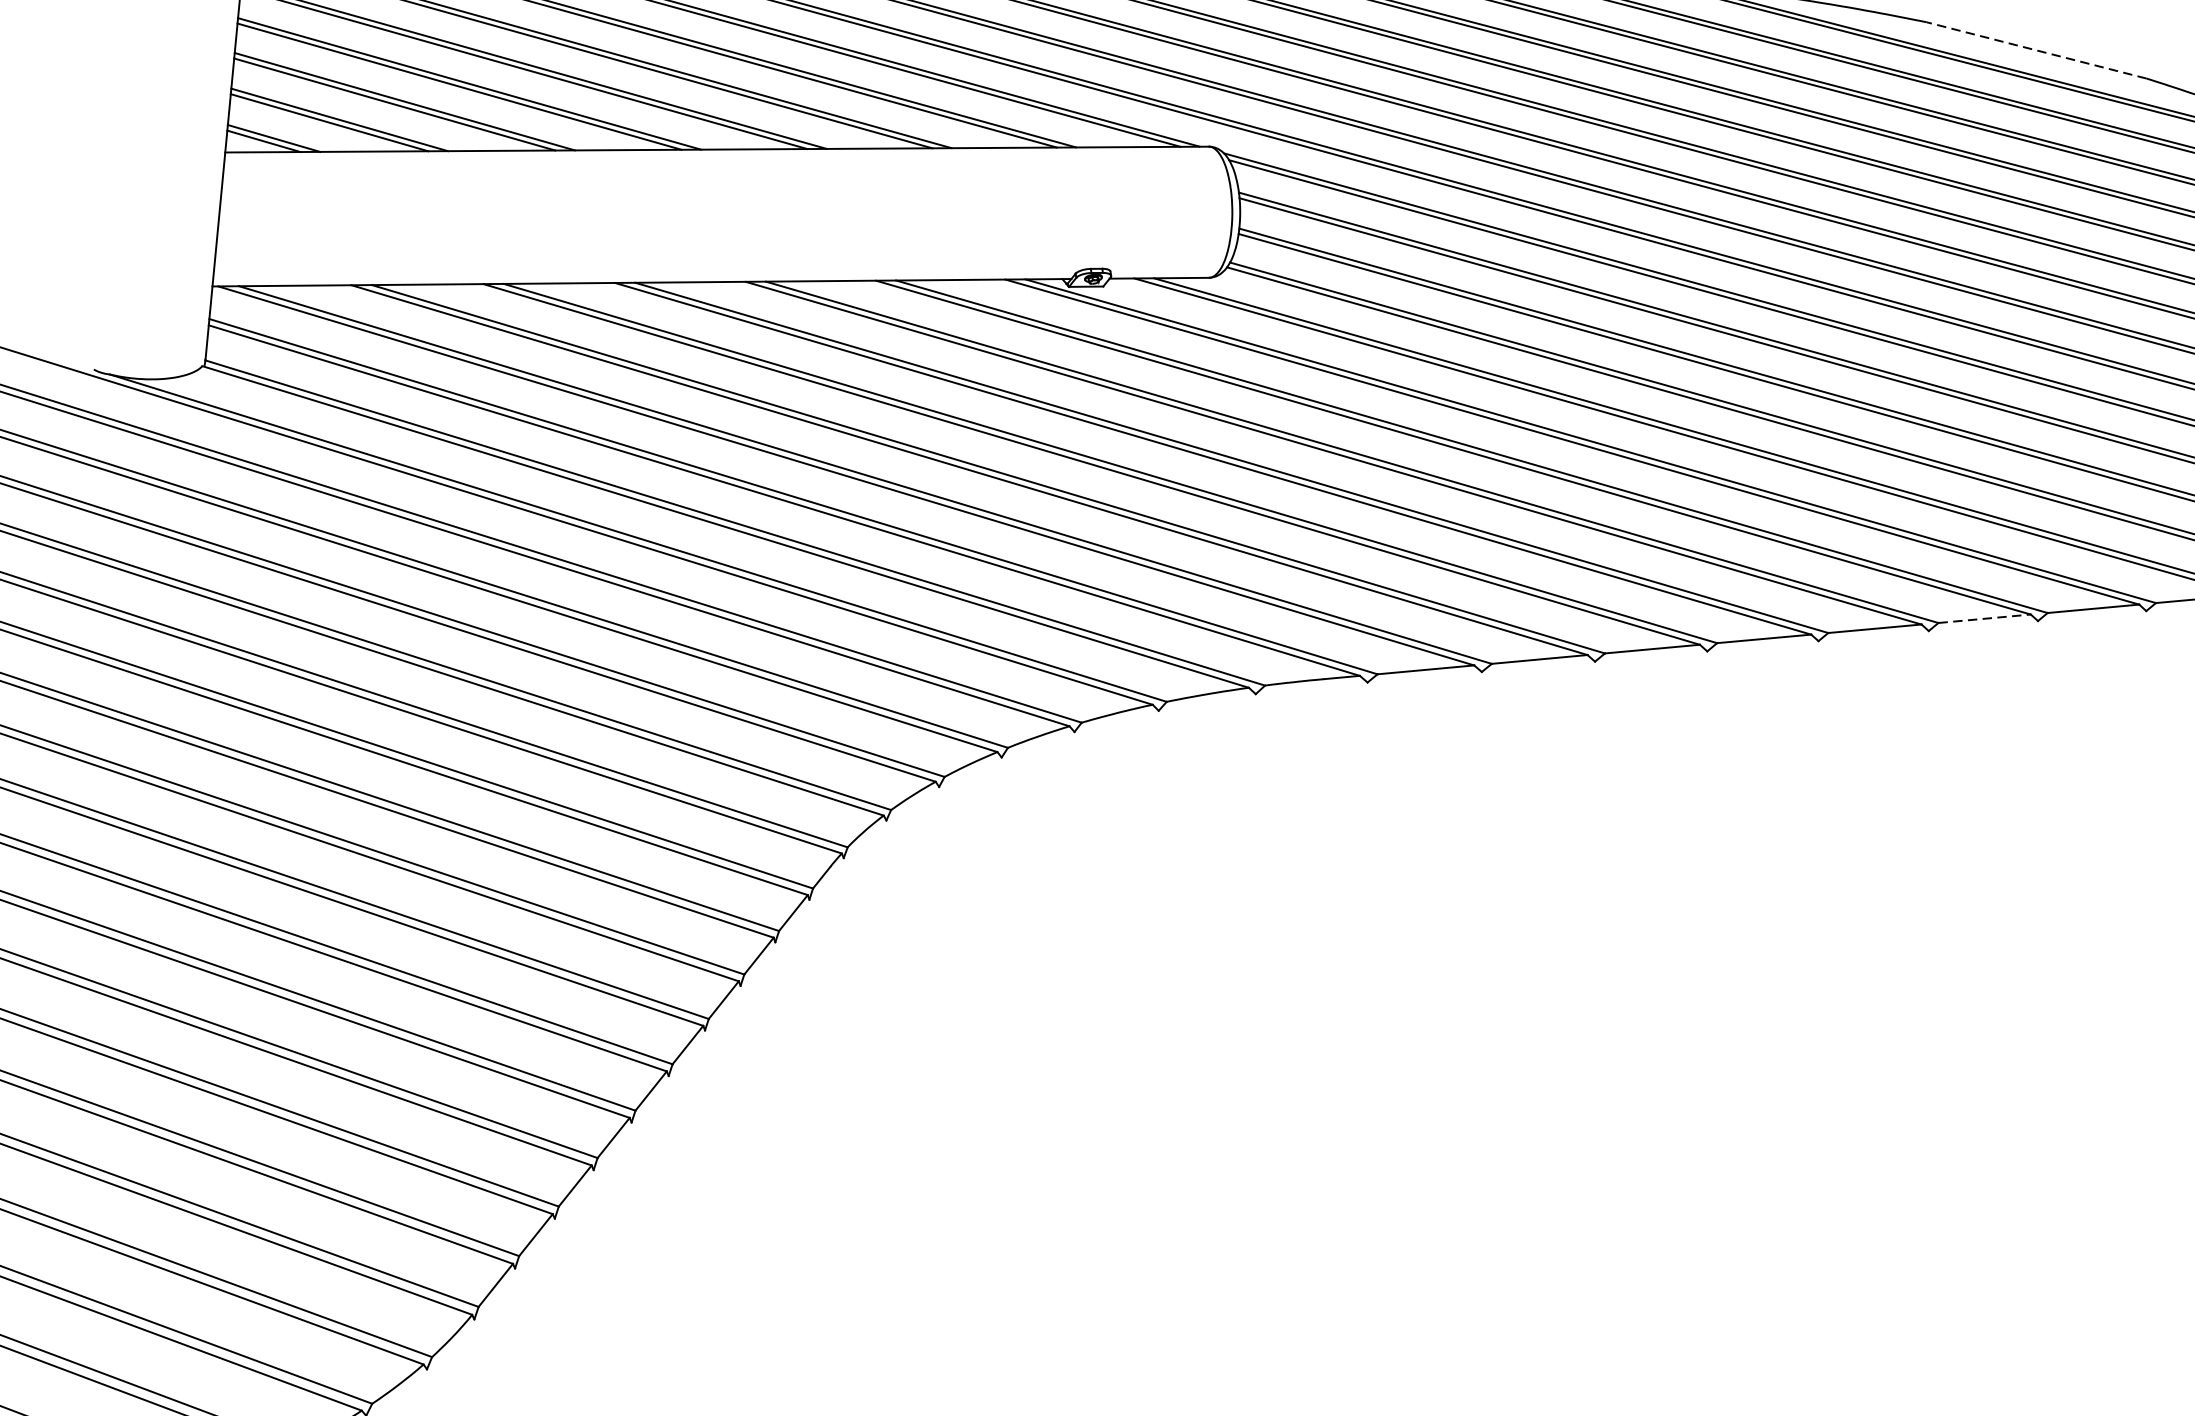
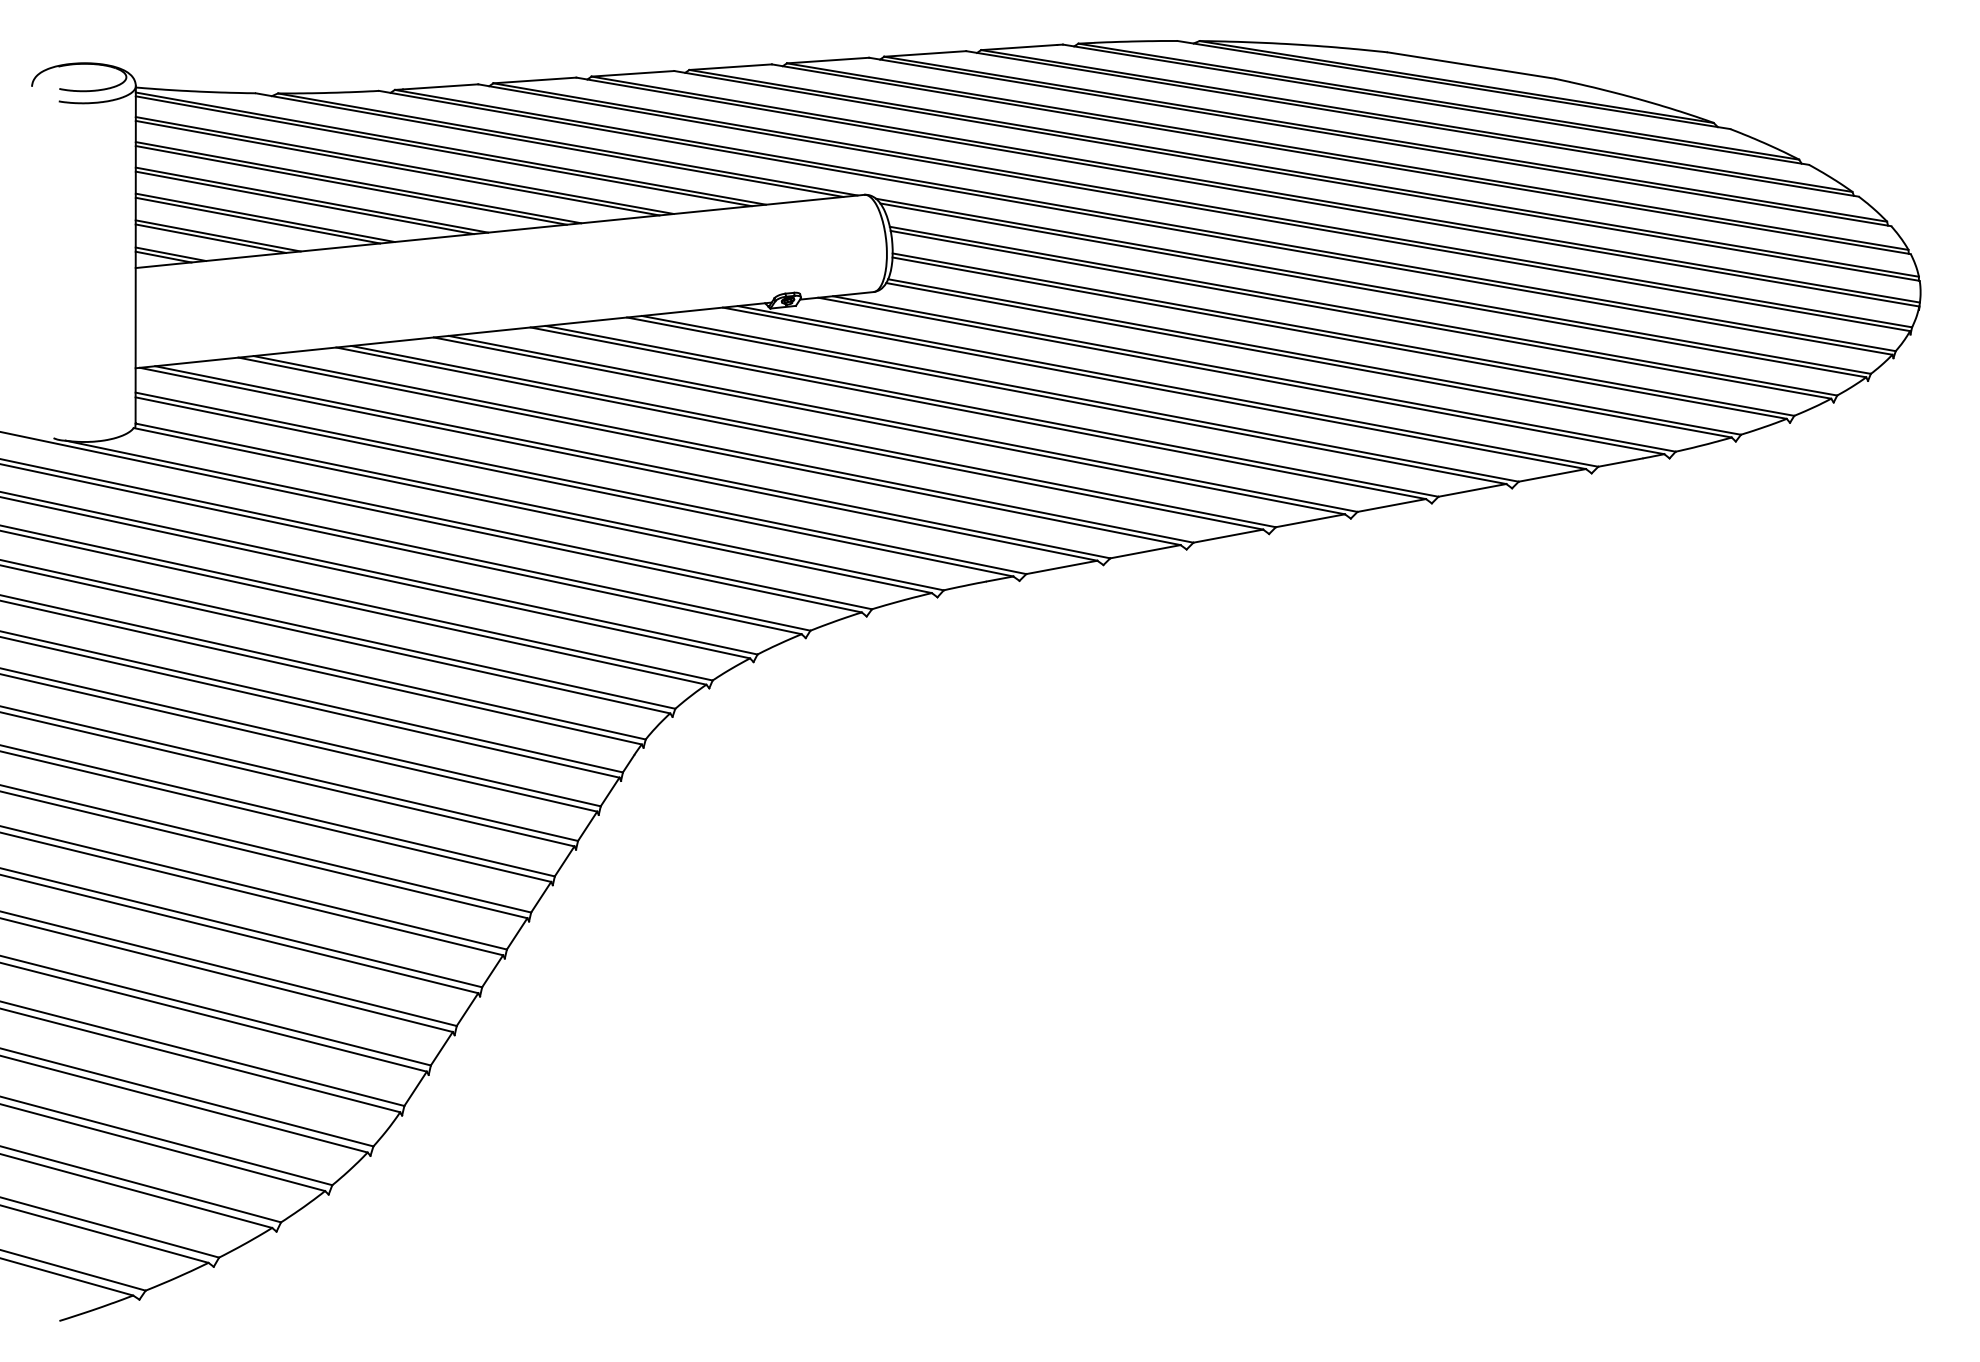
line: (2037, 50) -> (1471, 65), dashed -> solid
line: (1984, 618) -> (1472, 490), dashed -> solid

